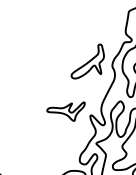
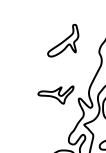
part: (87, 61) -> (62, 40), moved

